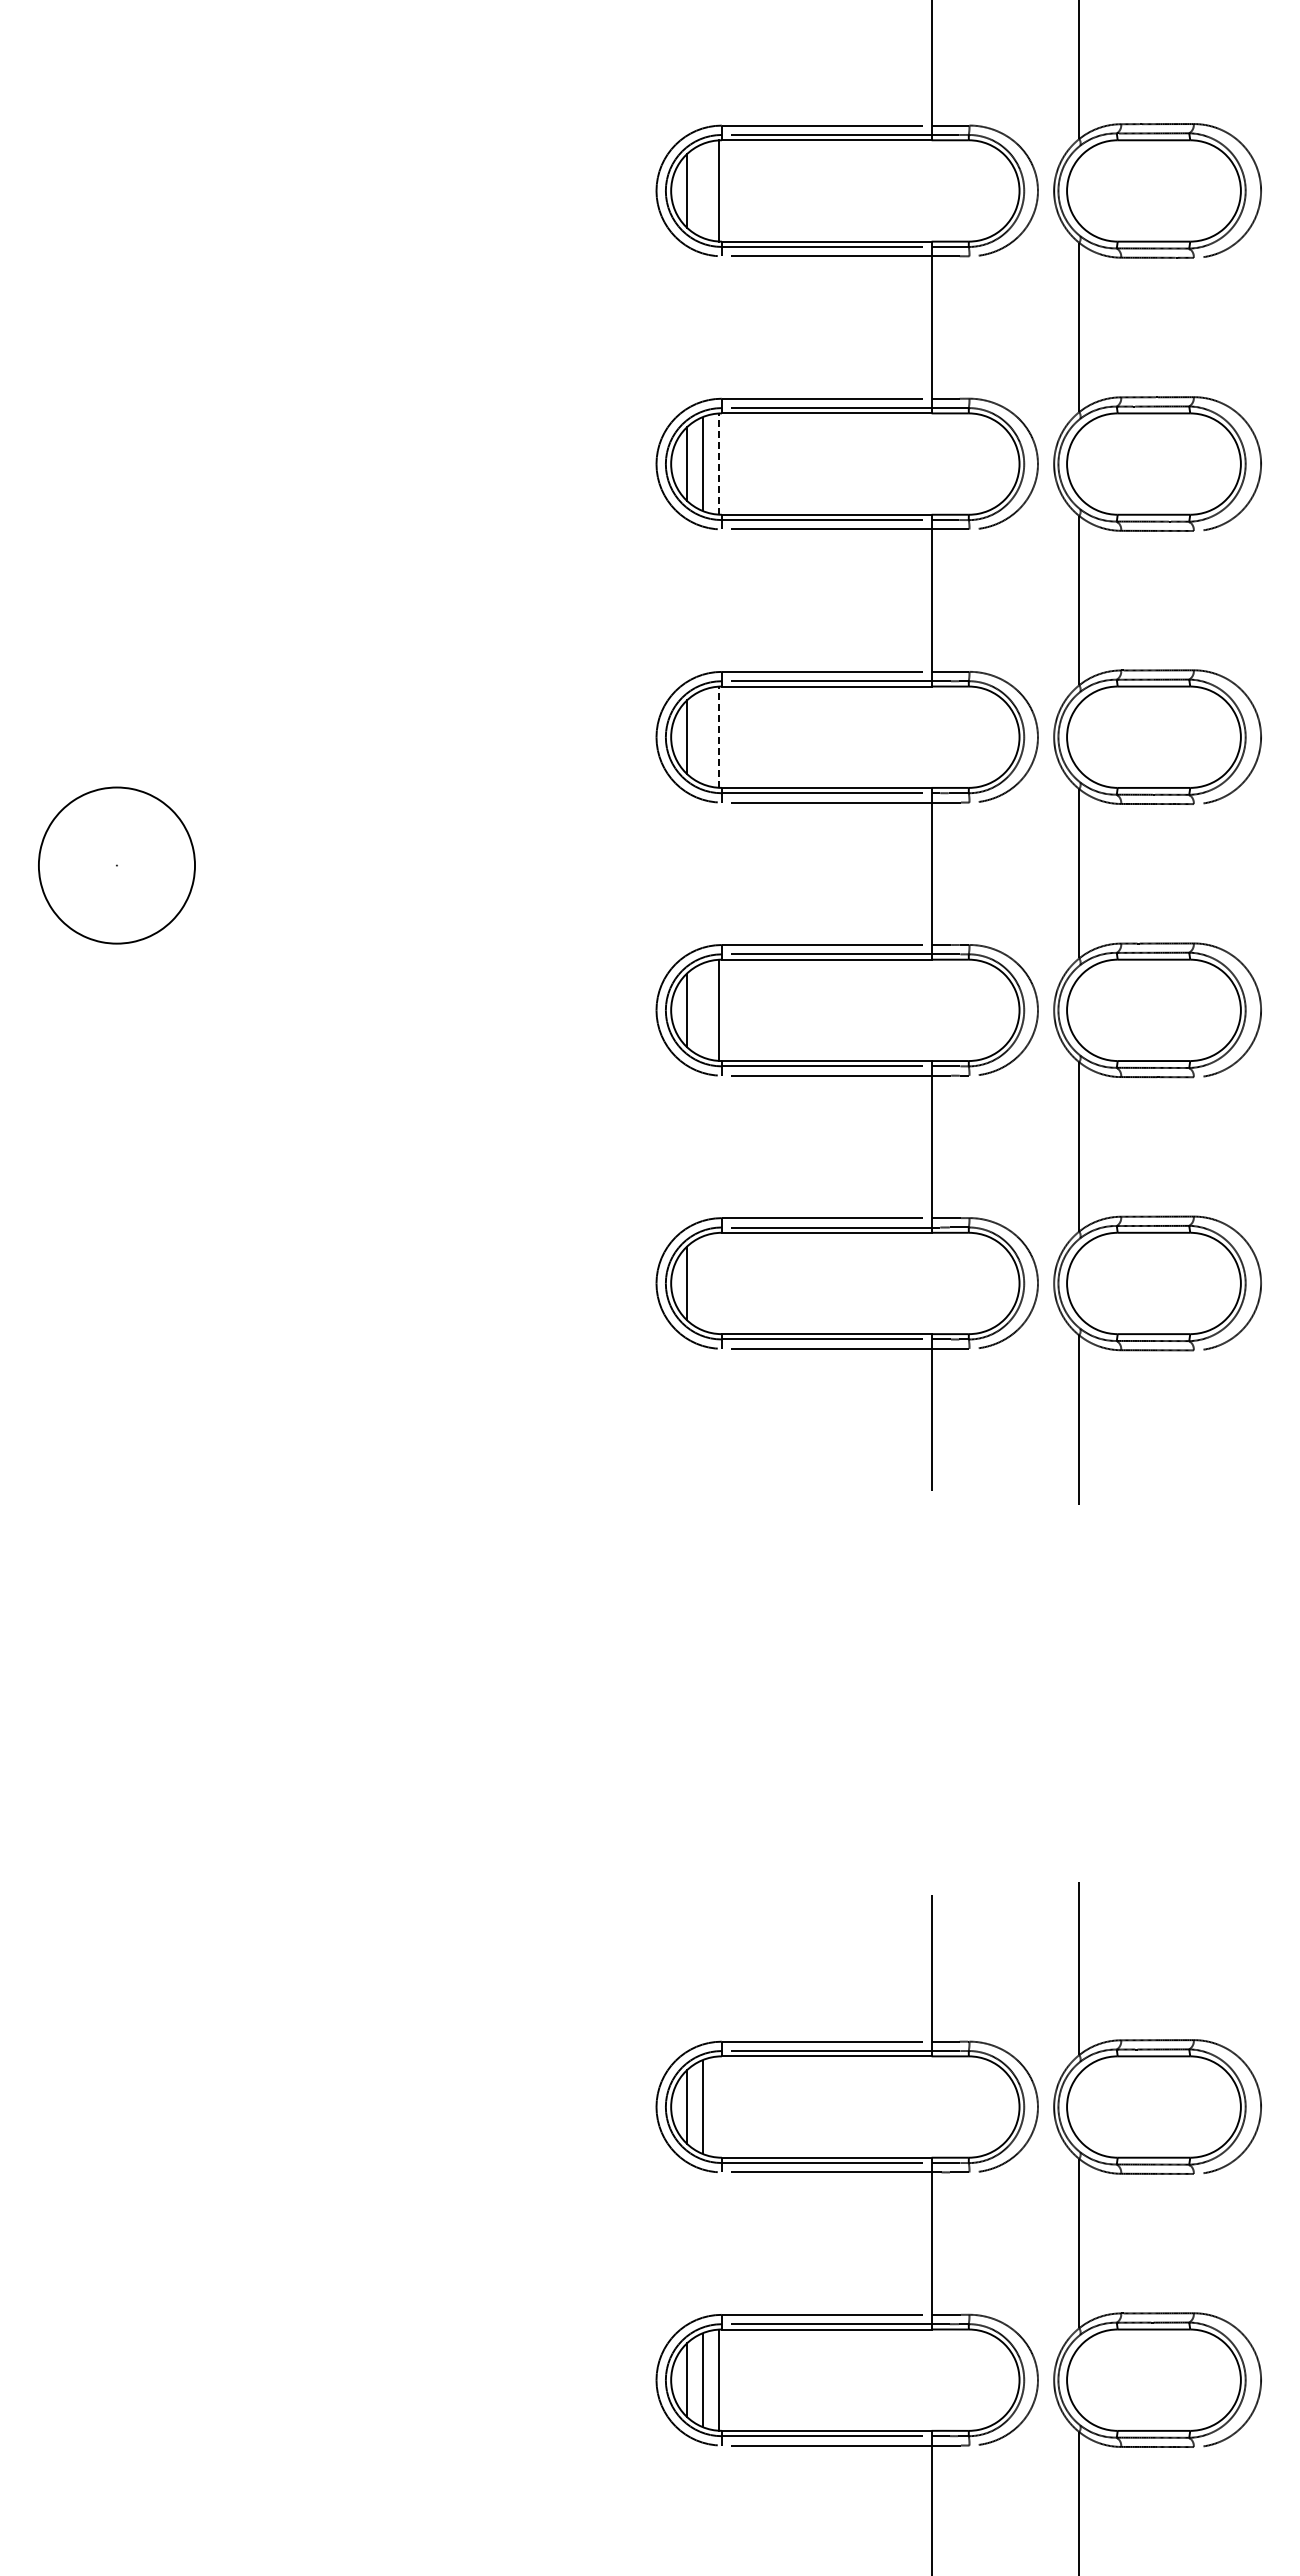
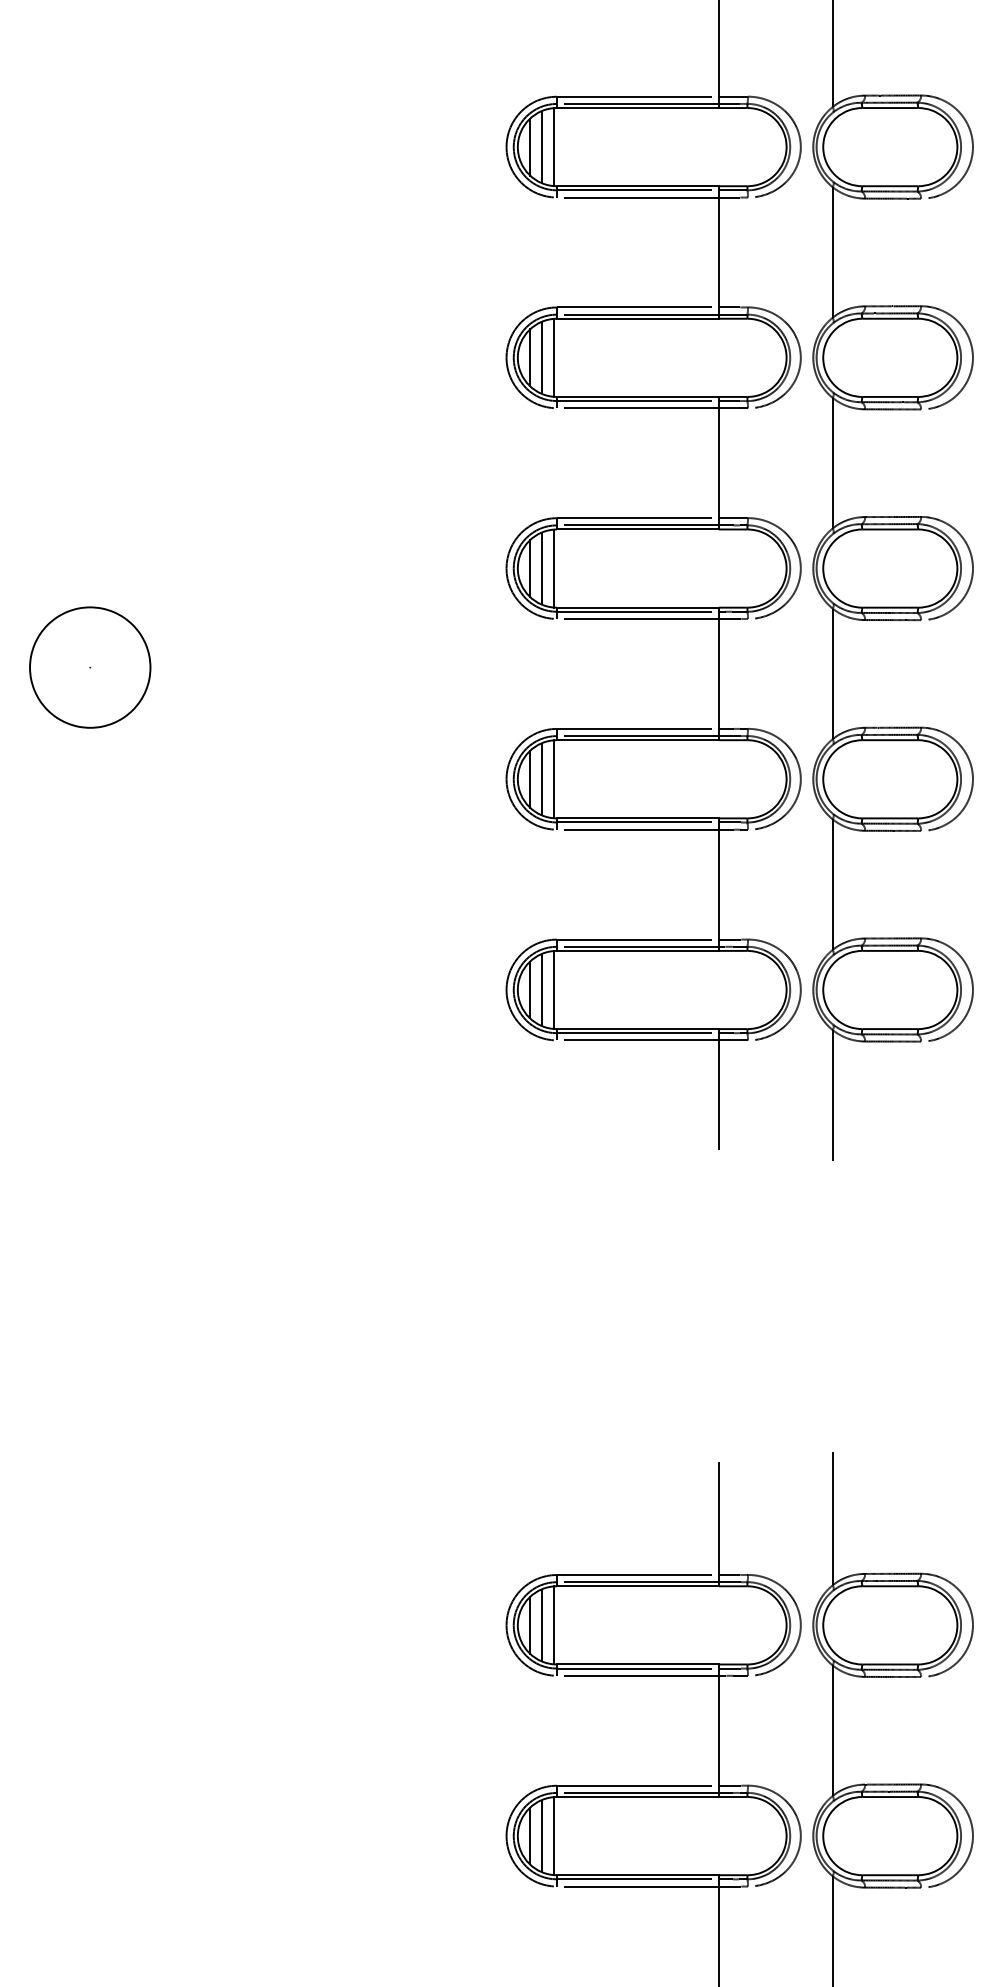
line: (702, 190) -> (542, 146), added
line: (718, 464) -> (554, 358), dashed -> solid
line: (702, 737) -> (542, 568), added
line: (718, 737) -> (554, 568), dashed -> solid
line: (702, 1010) -> (542, 779), added
line: (702, 1283) -> (542, 990), added
line: (718, 1283) -> (554, 990), added
line: (718, 2106) -> (554, 1624), added

